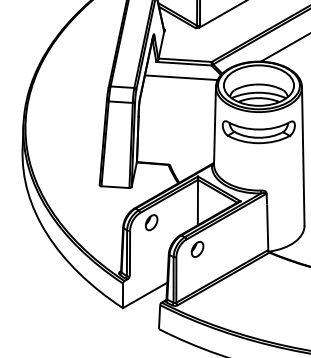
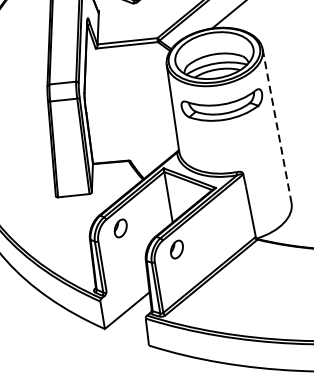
line: (180, 77) -> (125, 61), removed
line: (303, 156) -> (277, 126), solid -> dashed

